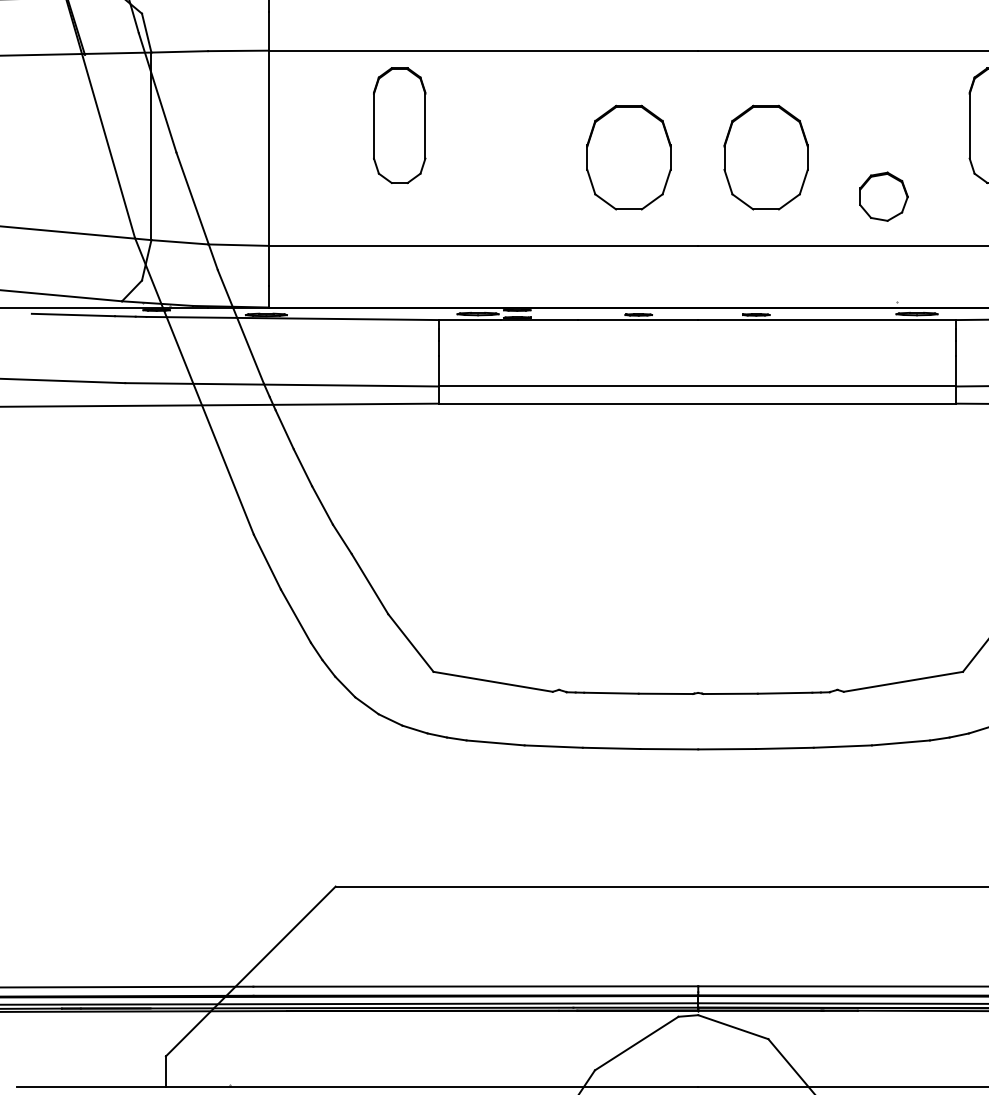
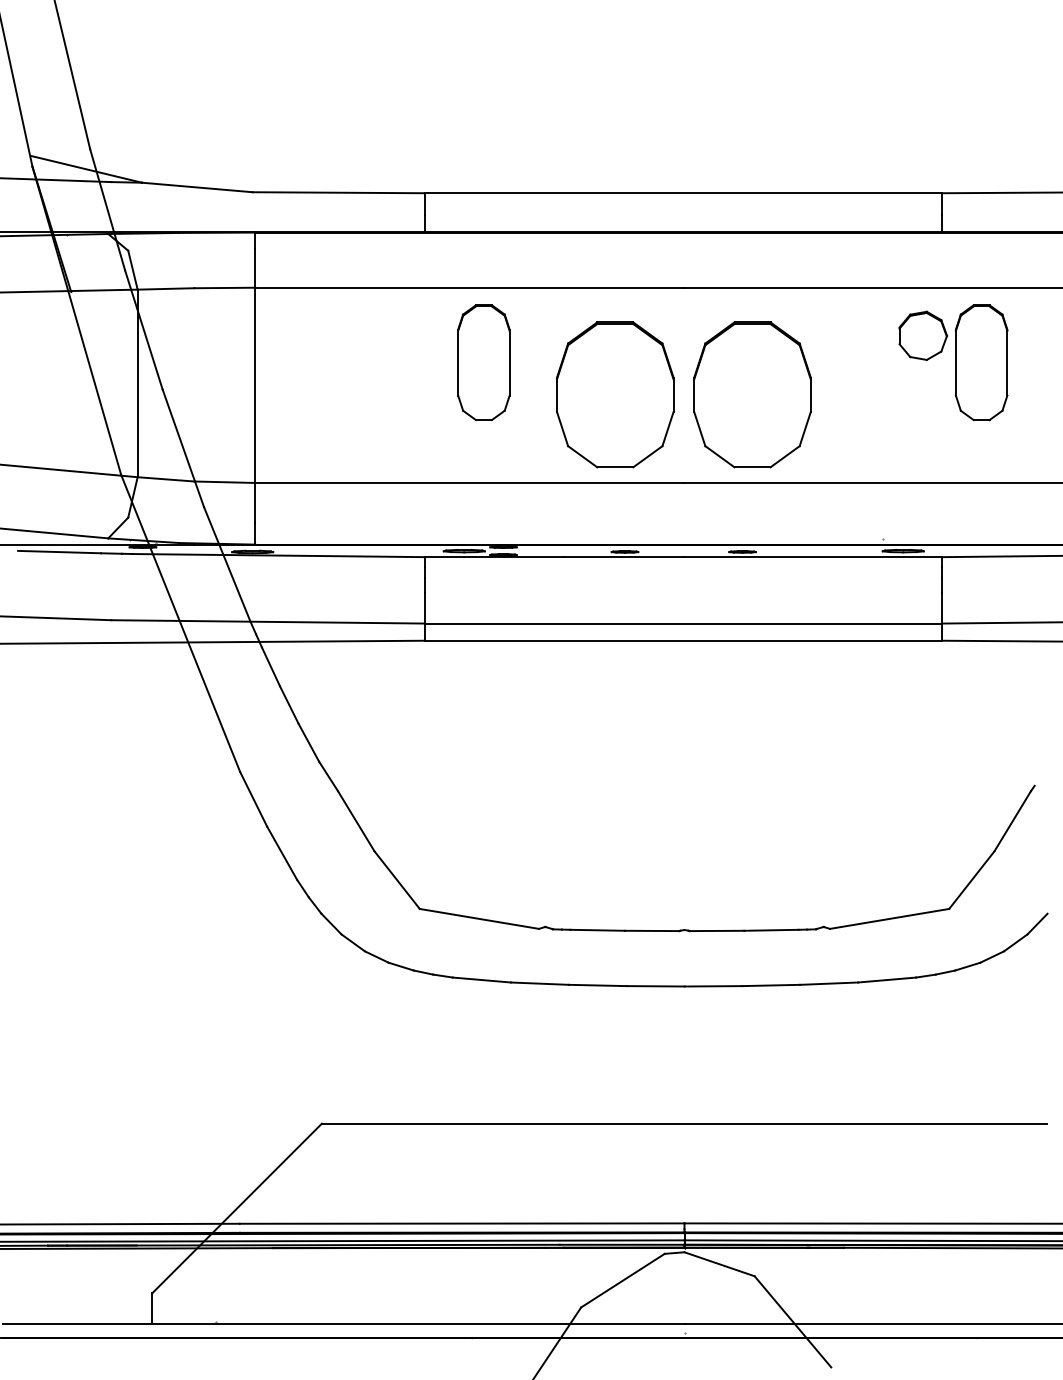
part: (399, 125) -> (483, 362), moved
part: (628, 157) -> (614, 394), size x1.4
part: (765, 157) -> (751, 394), size x1.4
part: (884, 196) -> (923, 335), moved

